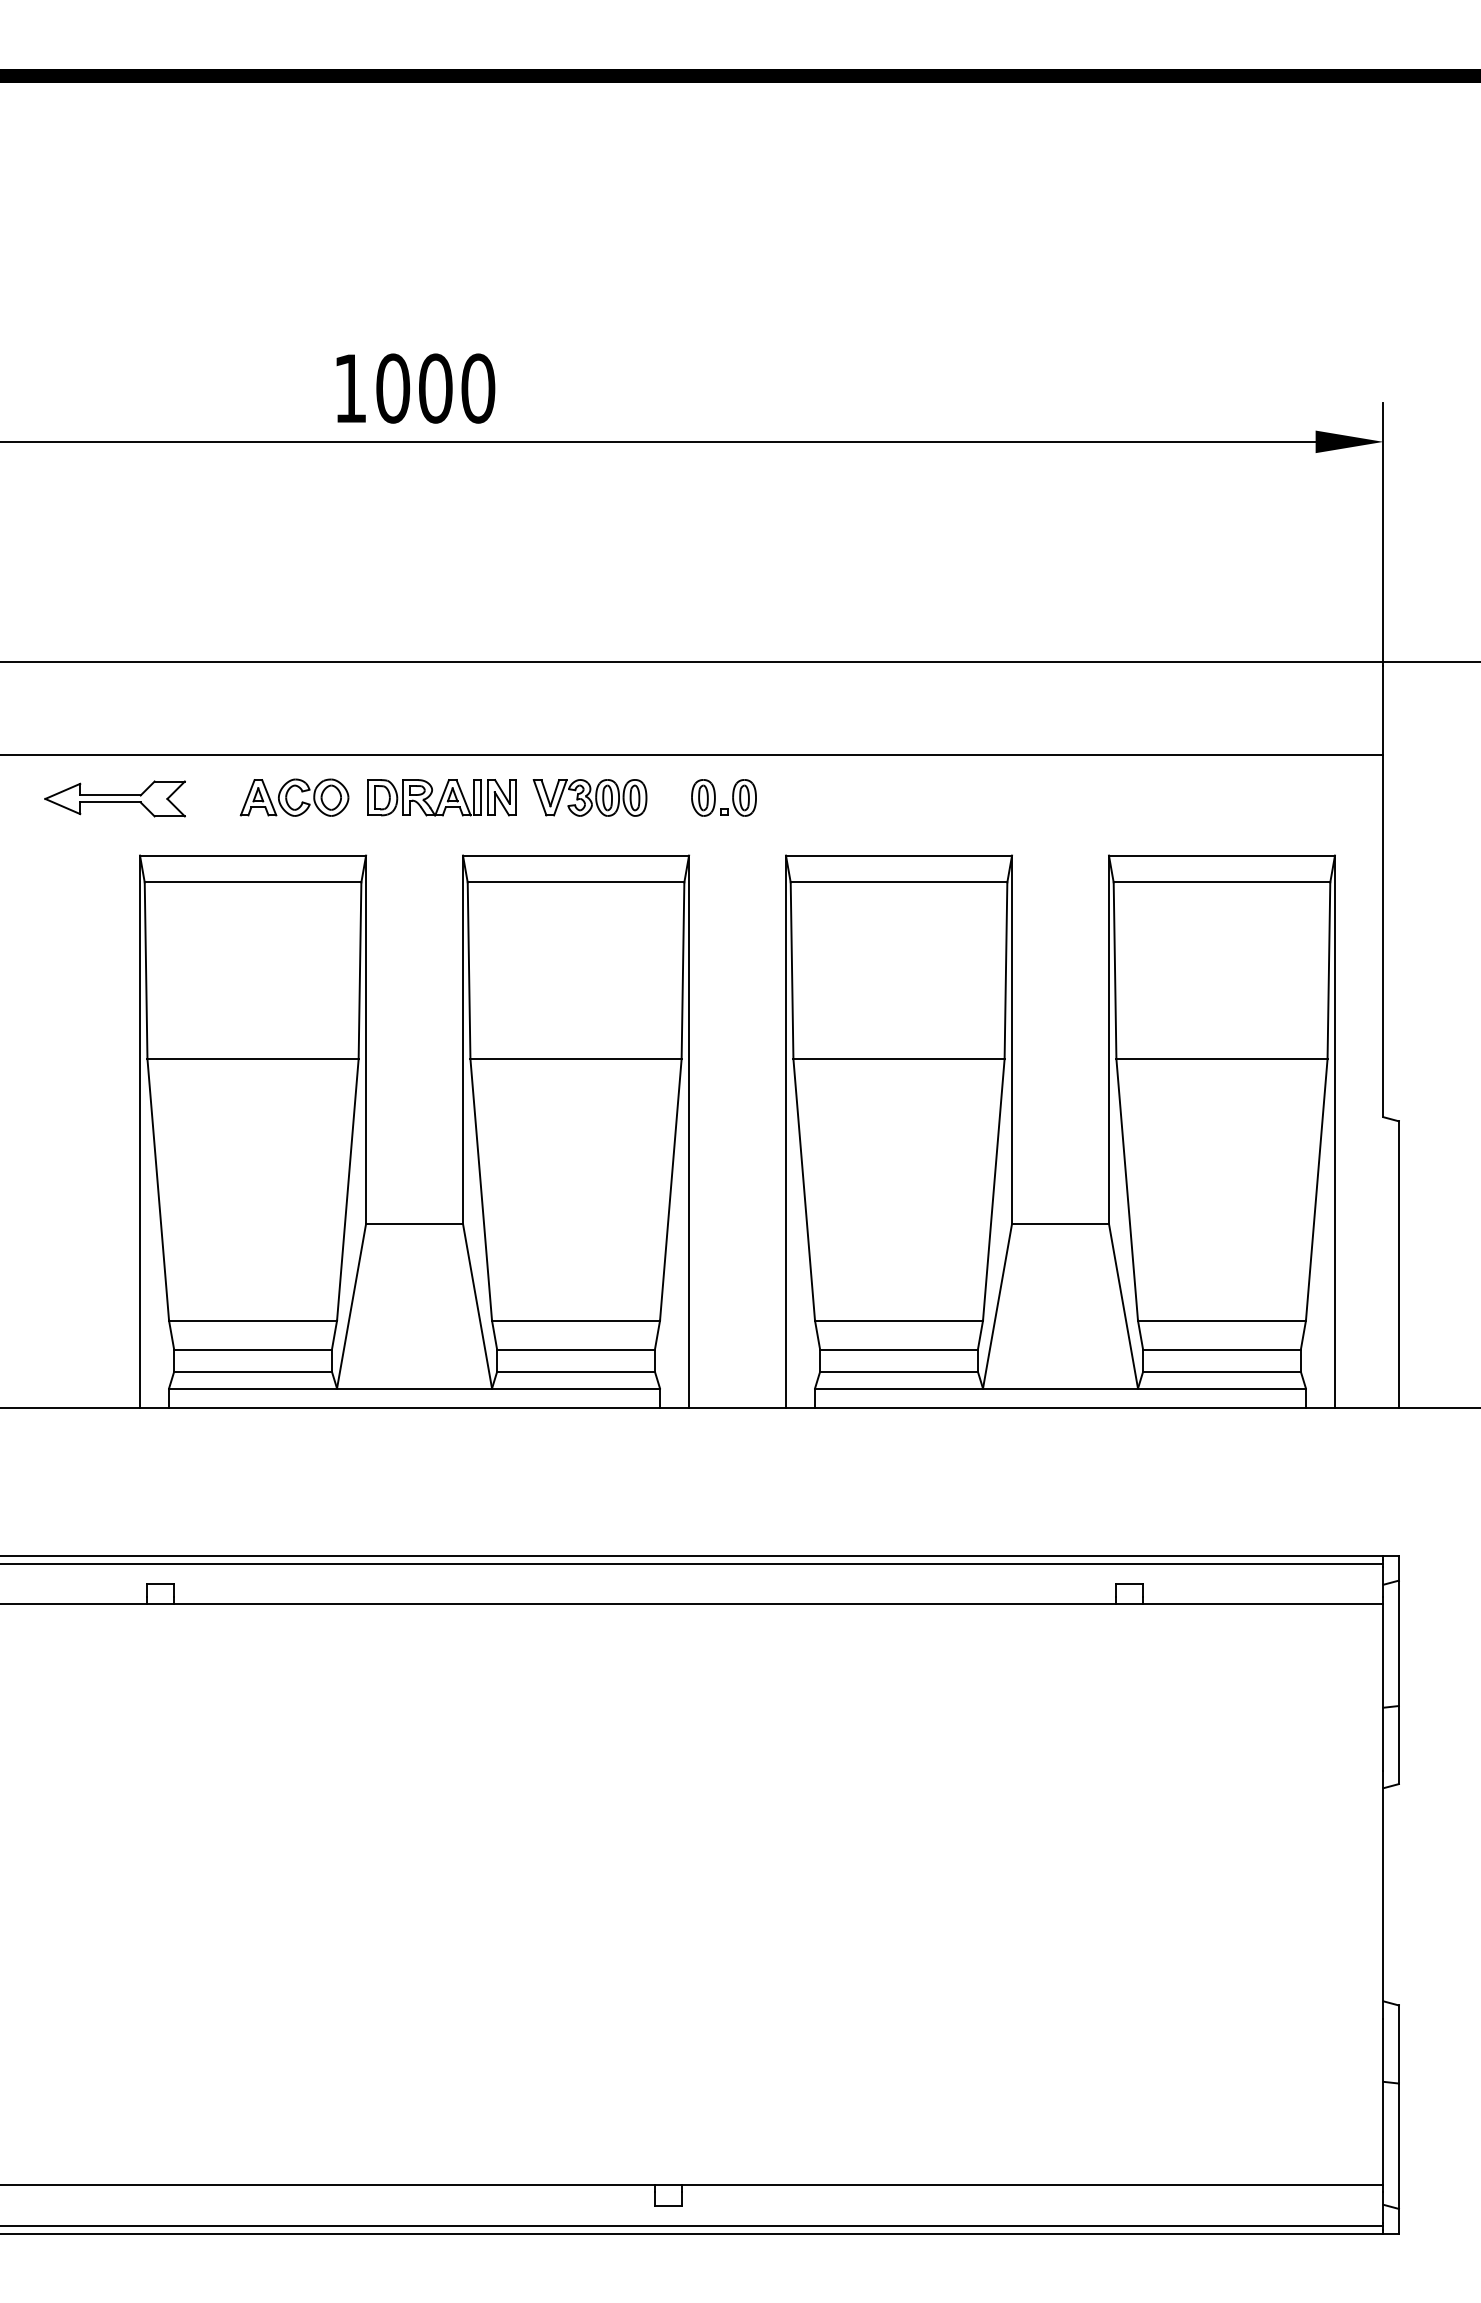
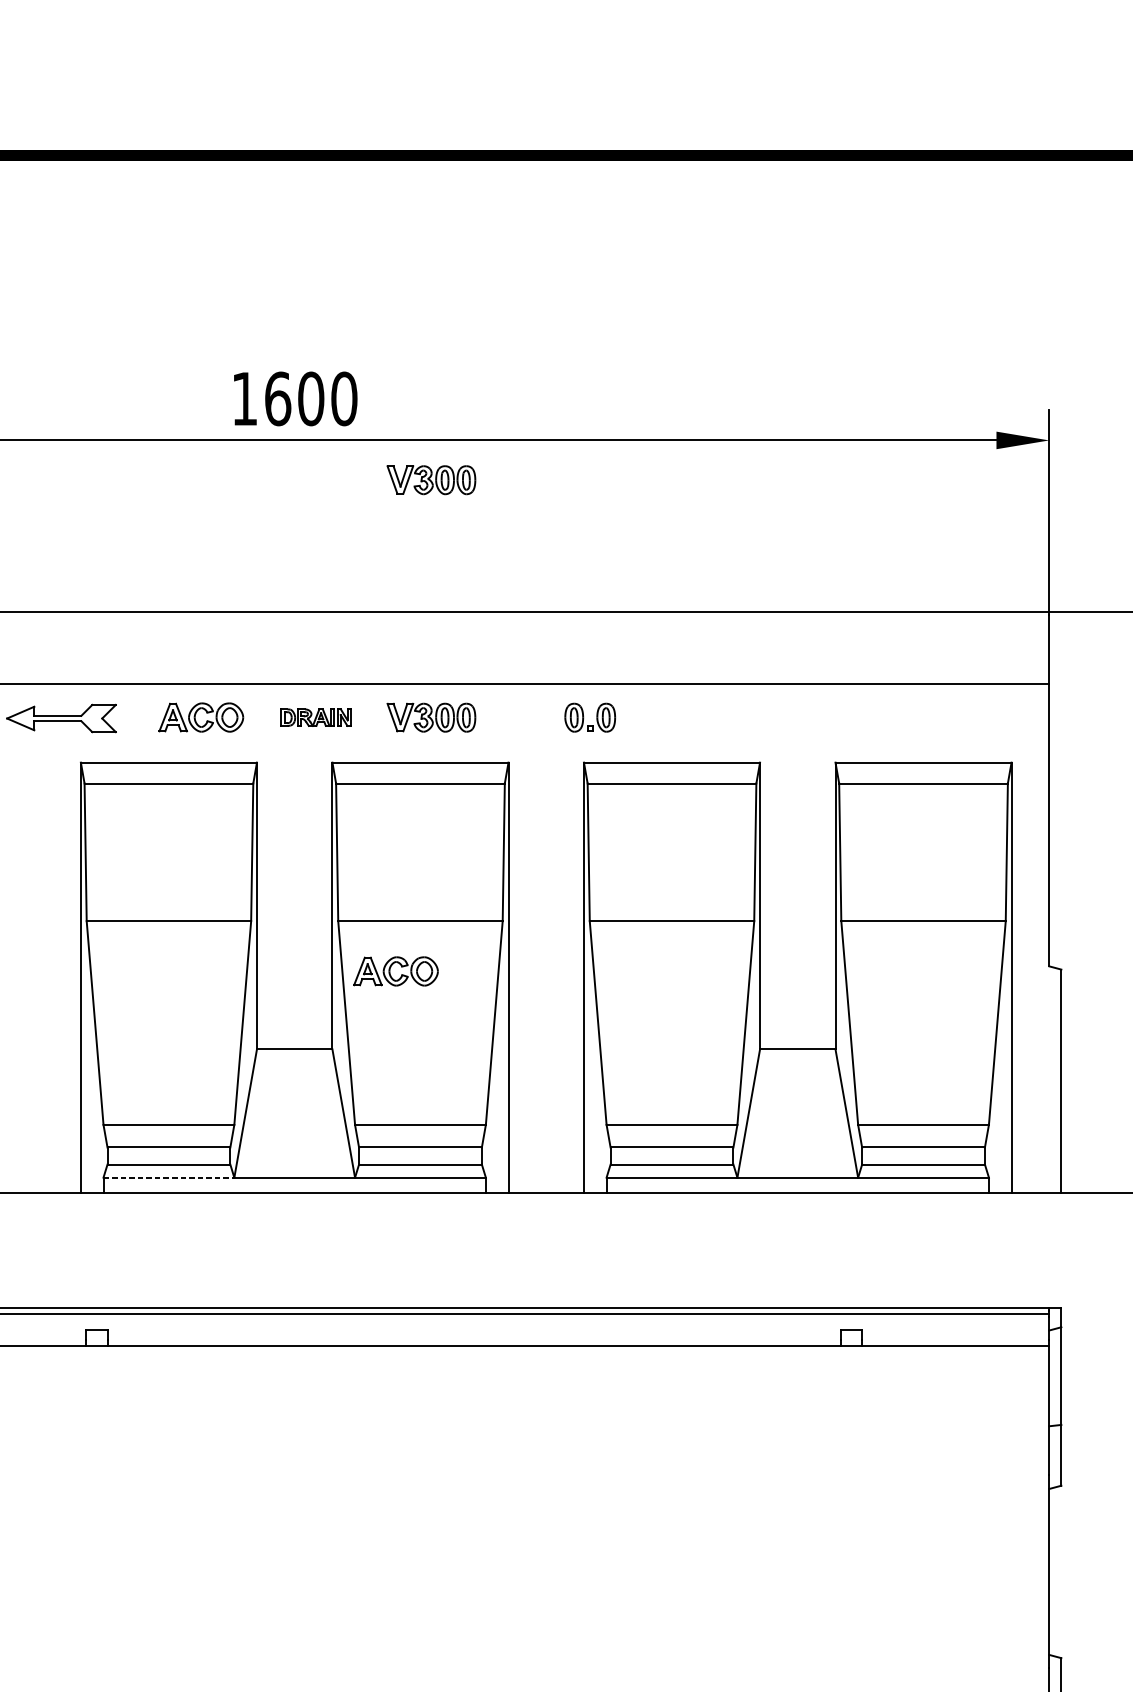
text: (393, 388) -> (278, 398), 1000 -> 1600
part: (589, 492) -> (430, 479), added
part: (441, 797) -> (315, 717), size x0.6
part: (715, 797) -> (583, 717), moved
part: (537, 1123) -> (390, 971), added
line: (253, 1388) -> (169, 1177), solid -> dashed

